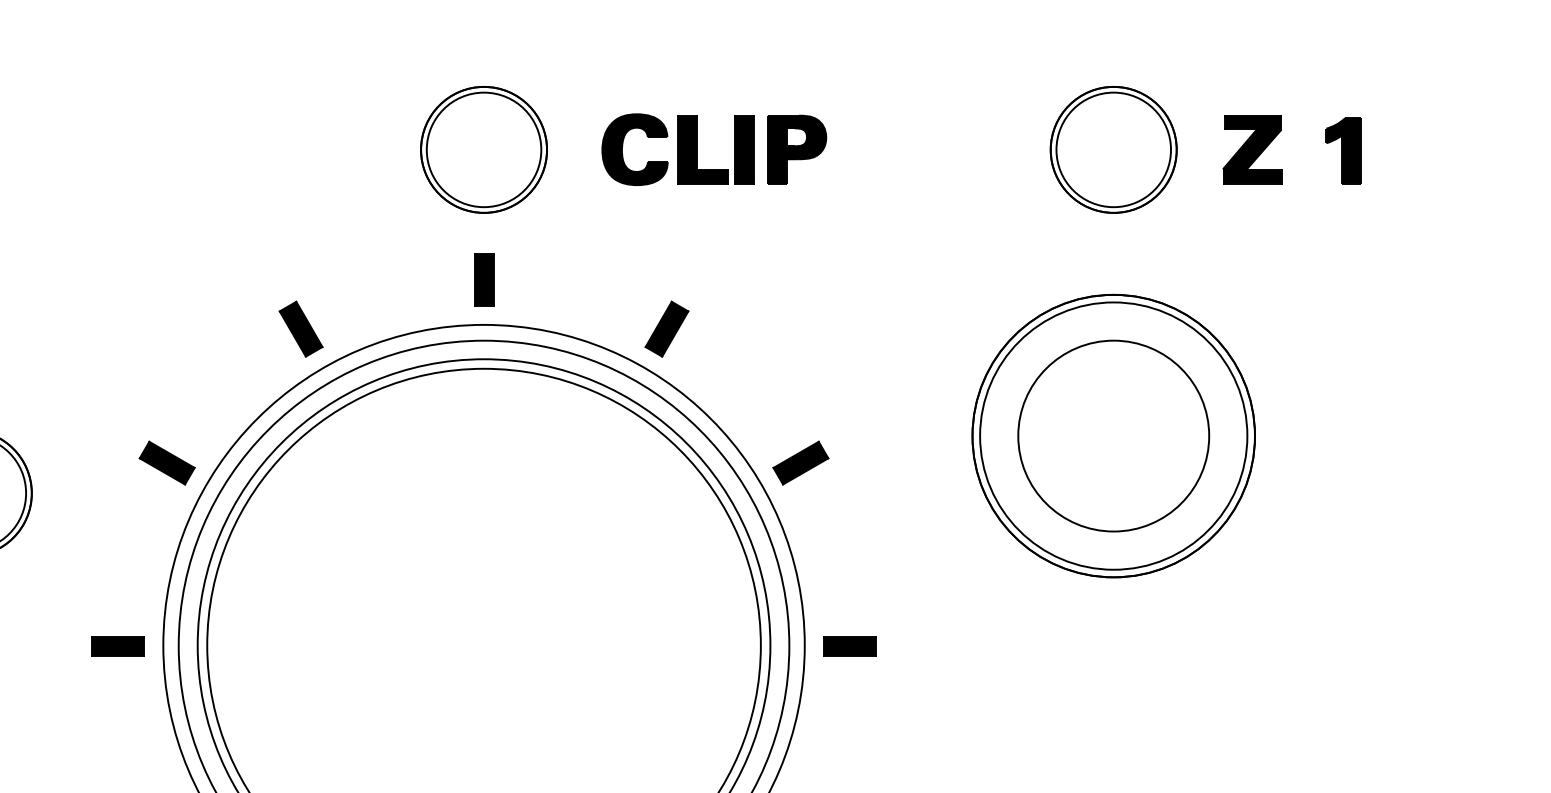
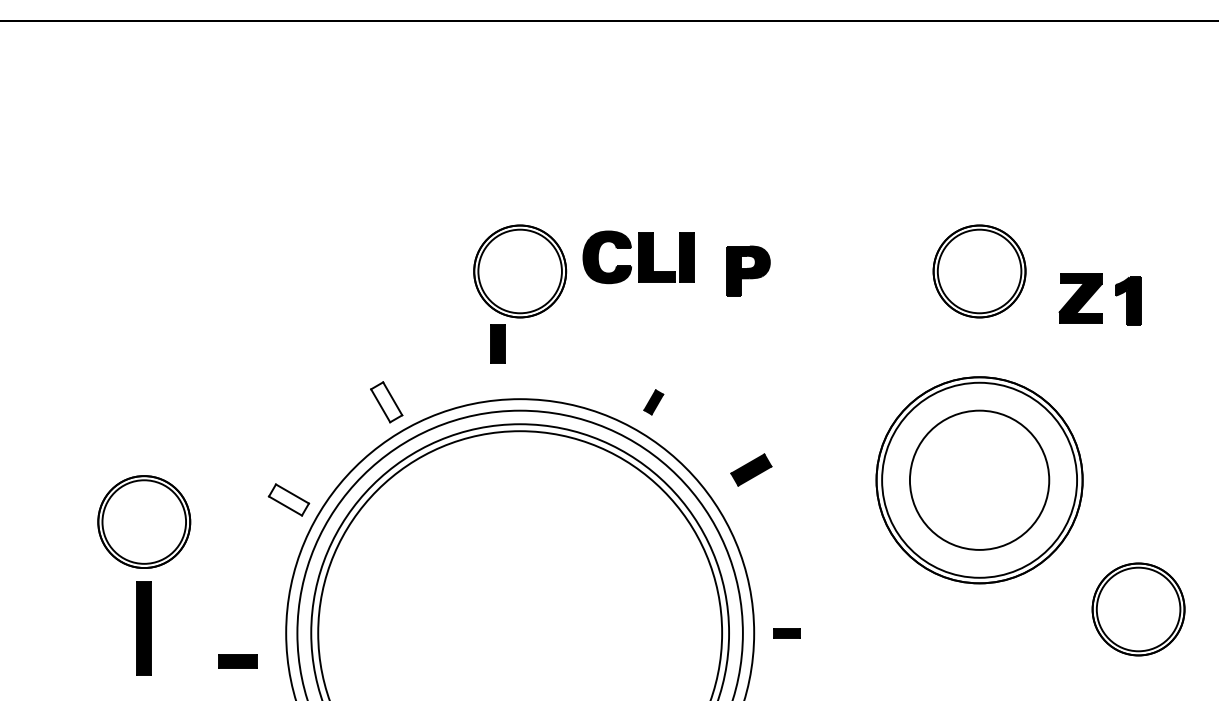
part: (677, 149) -> (638, 257), moved
part: (1252, 149) -> (1080, 298), moved
part: (1343, 149) -> (1128, 300), moved
part: (483, 280) -> (497, 343), moved
fill: (300, 329) -> (386, 402), removed
part: (666, 329) -> (653, 402), size x0.6
fill: (166, 462) -> (288, 499), removed
part: (801, 462) -> (751, 469), moved
part: (1331, 613) -> (1138, 609), added
part: (117, 646) -> (237, 661), moved
part: (849, 646) -> (786, 633), size x0.7

